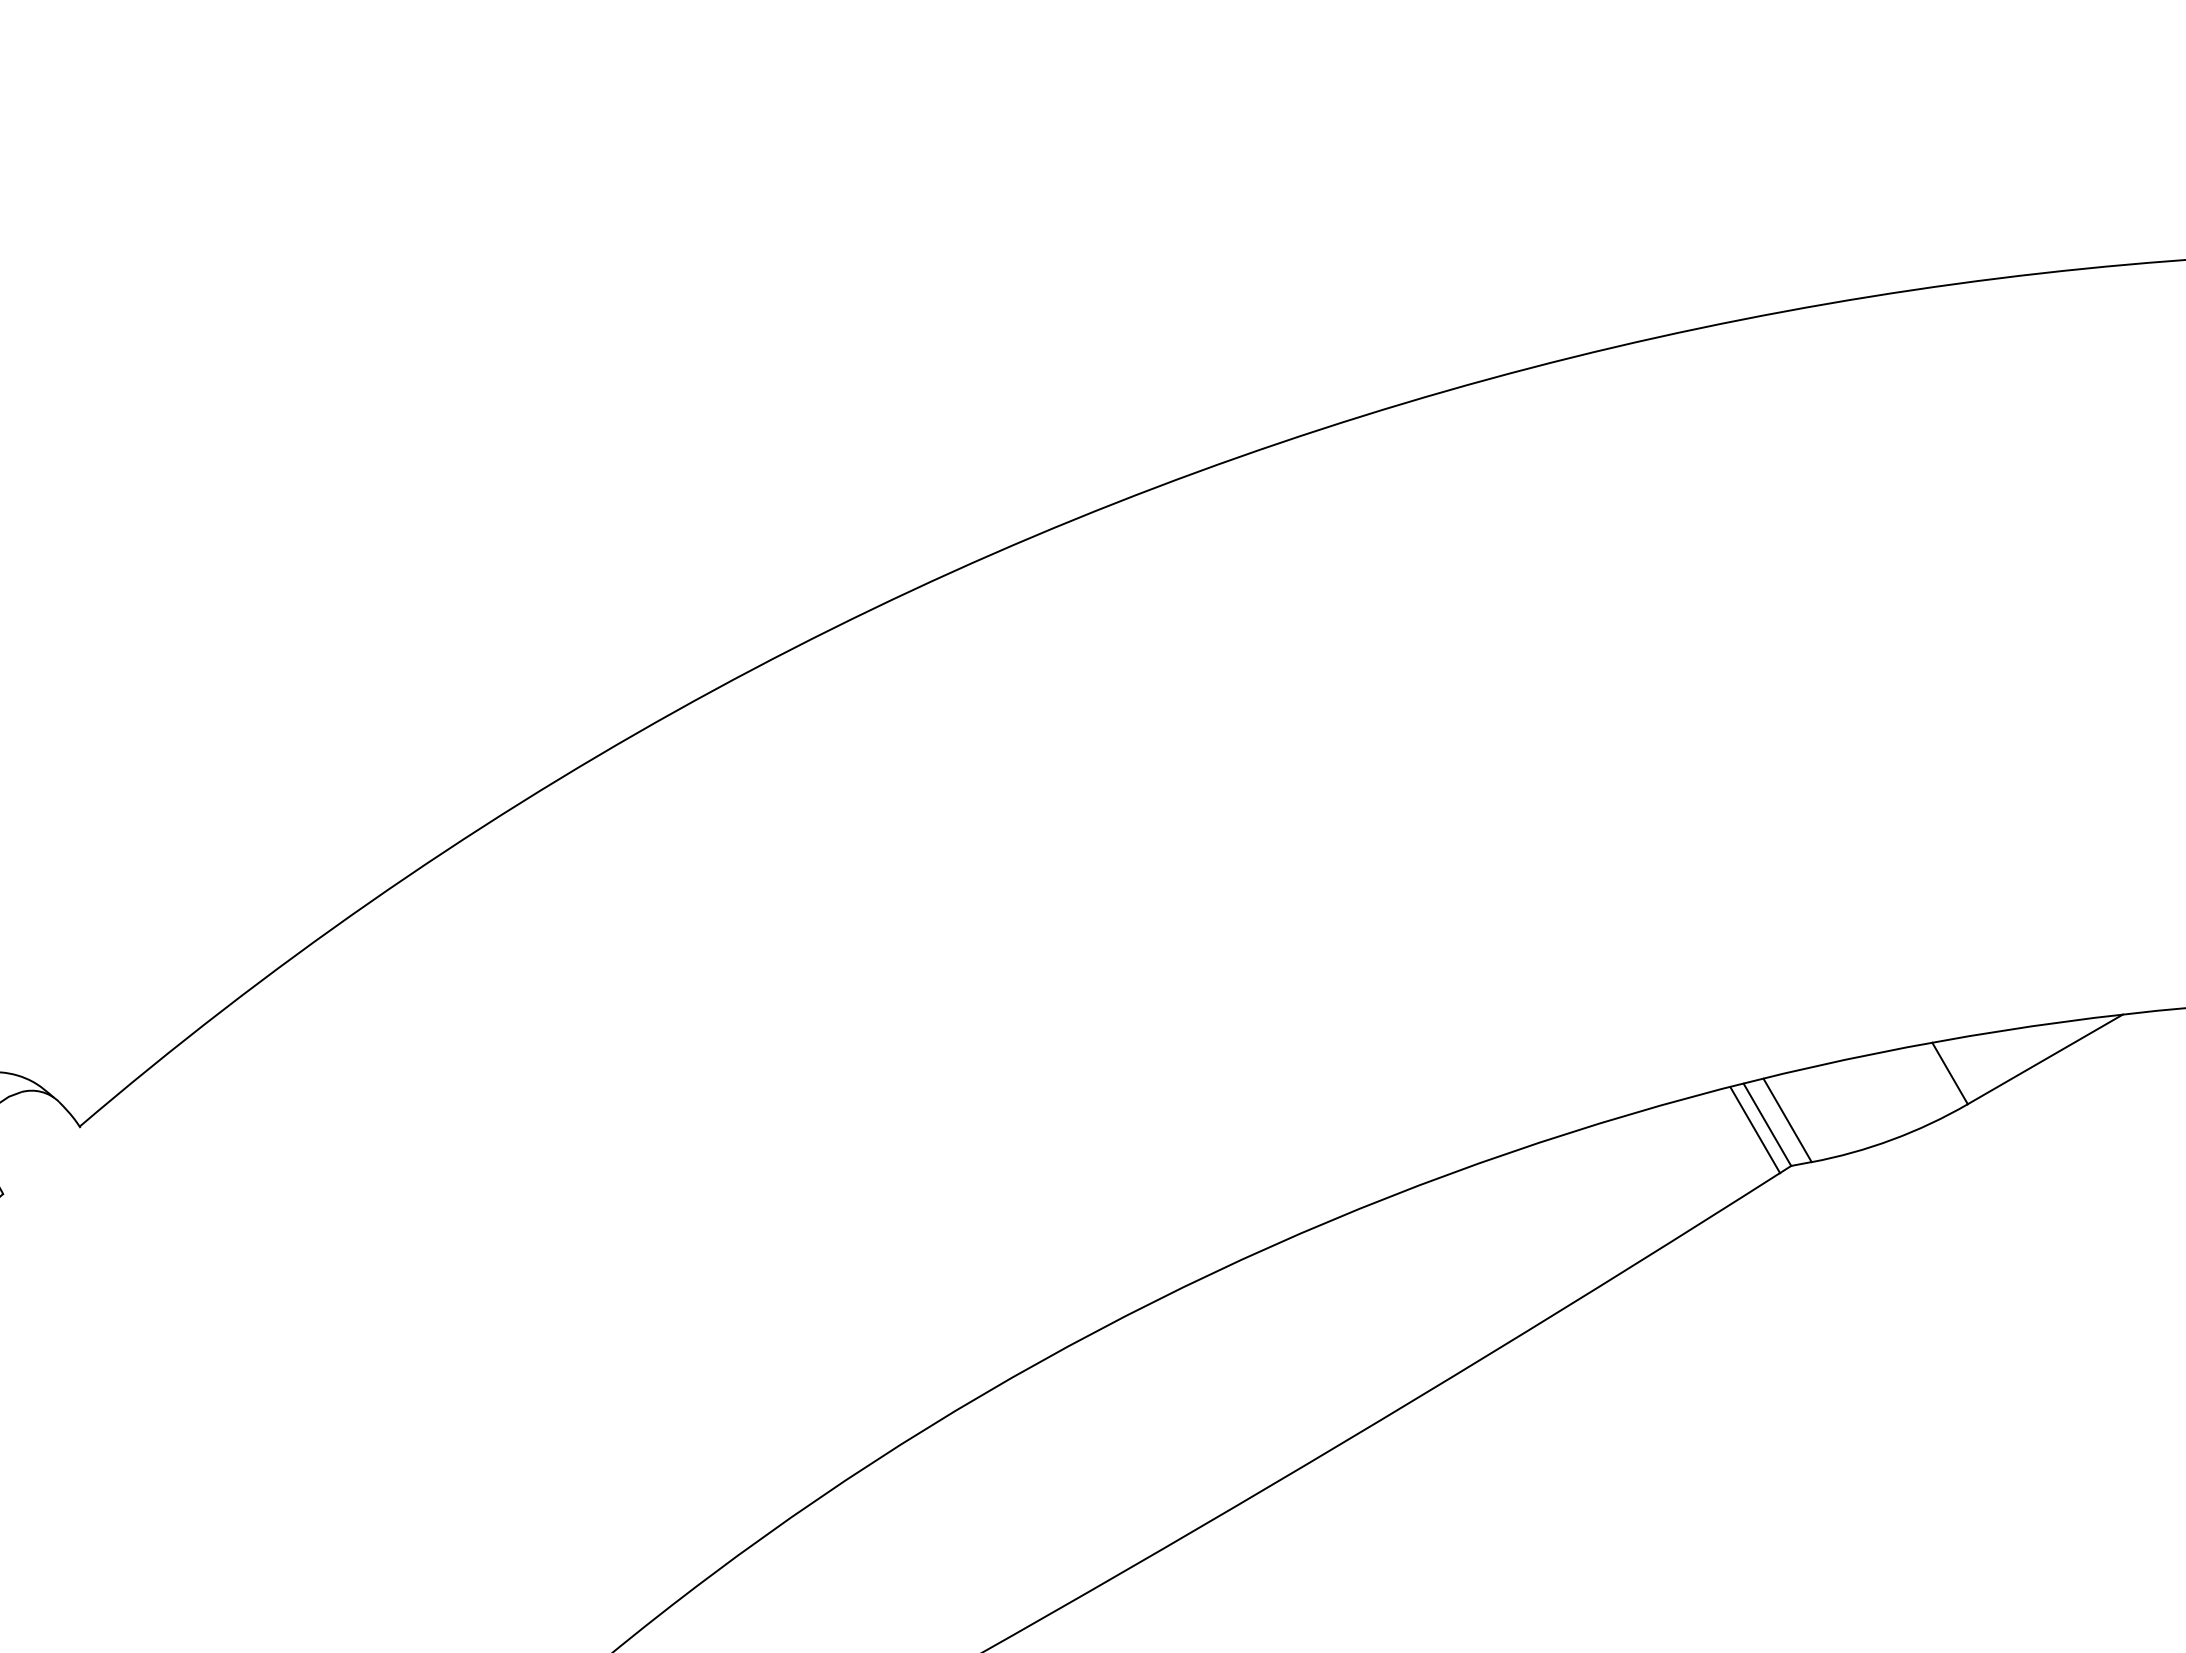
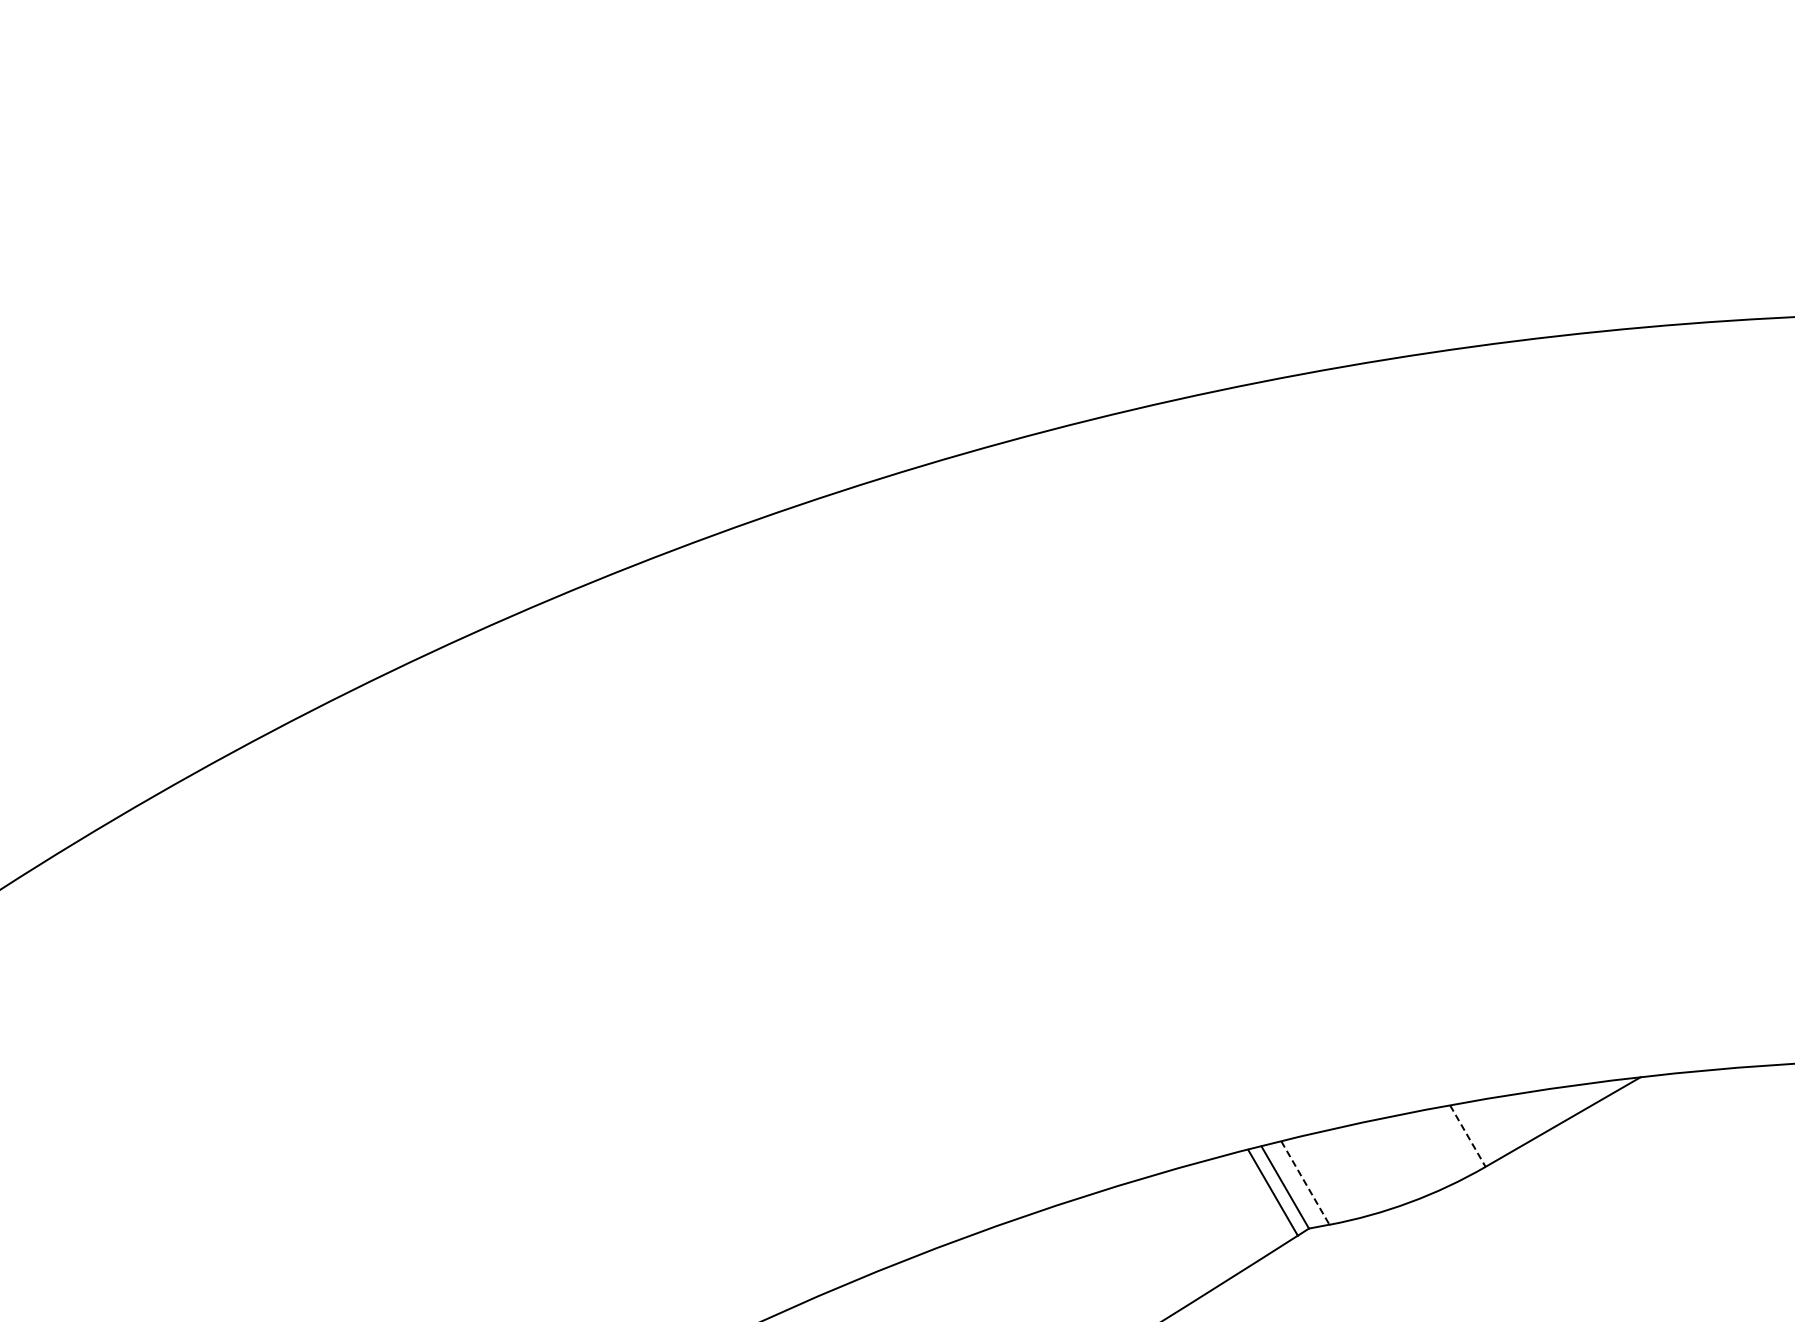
line: (1950, 1073) -> (1468, 1136), solid -> dashed
line: (1787, 1120) -> (1305, 1183), solid -> dashed

